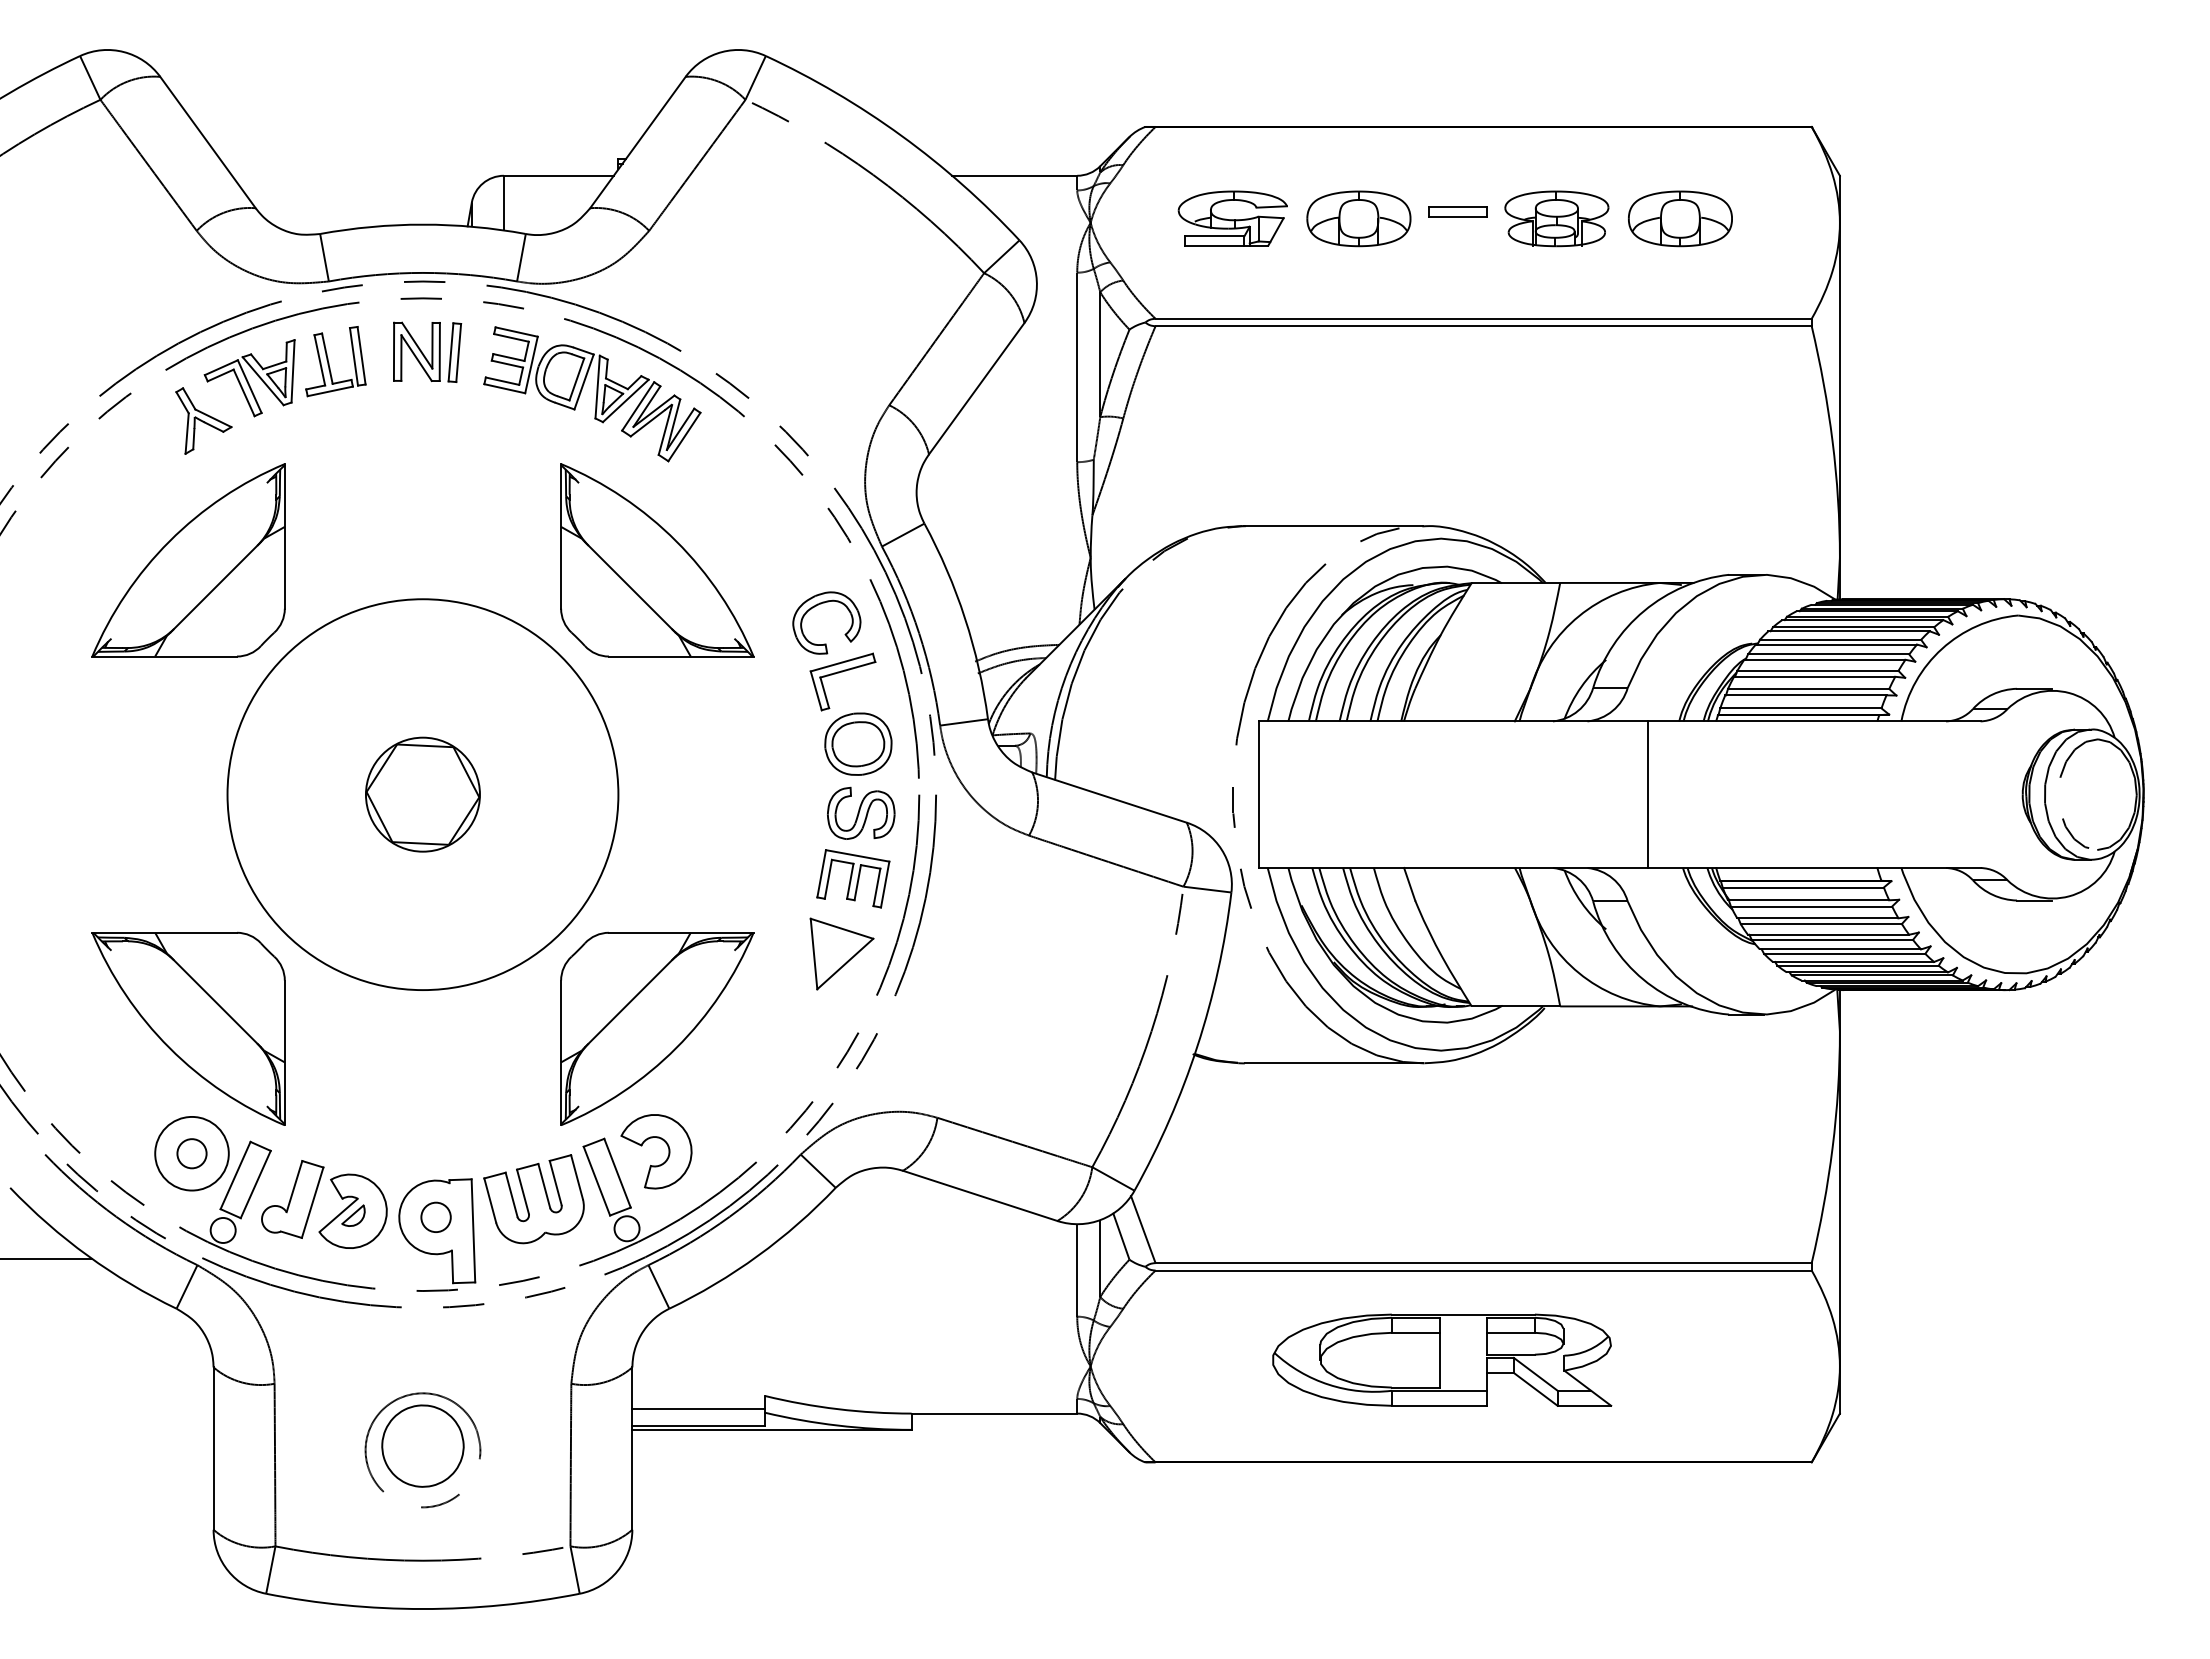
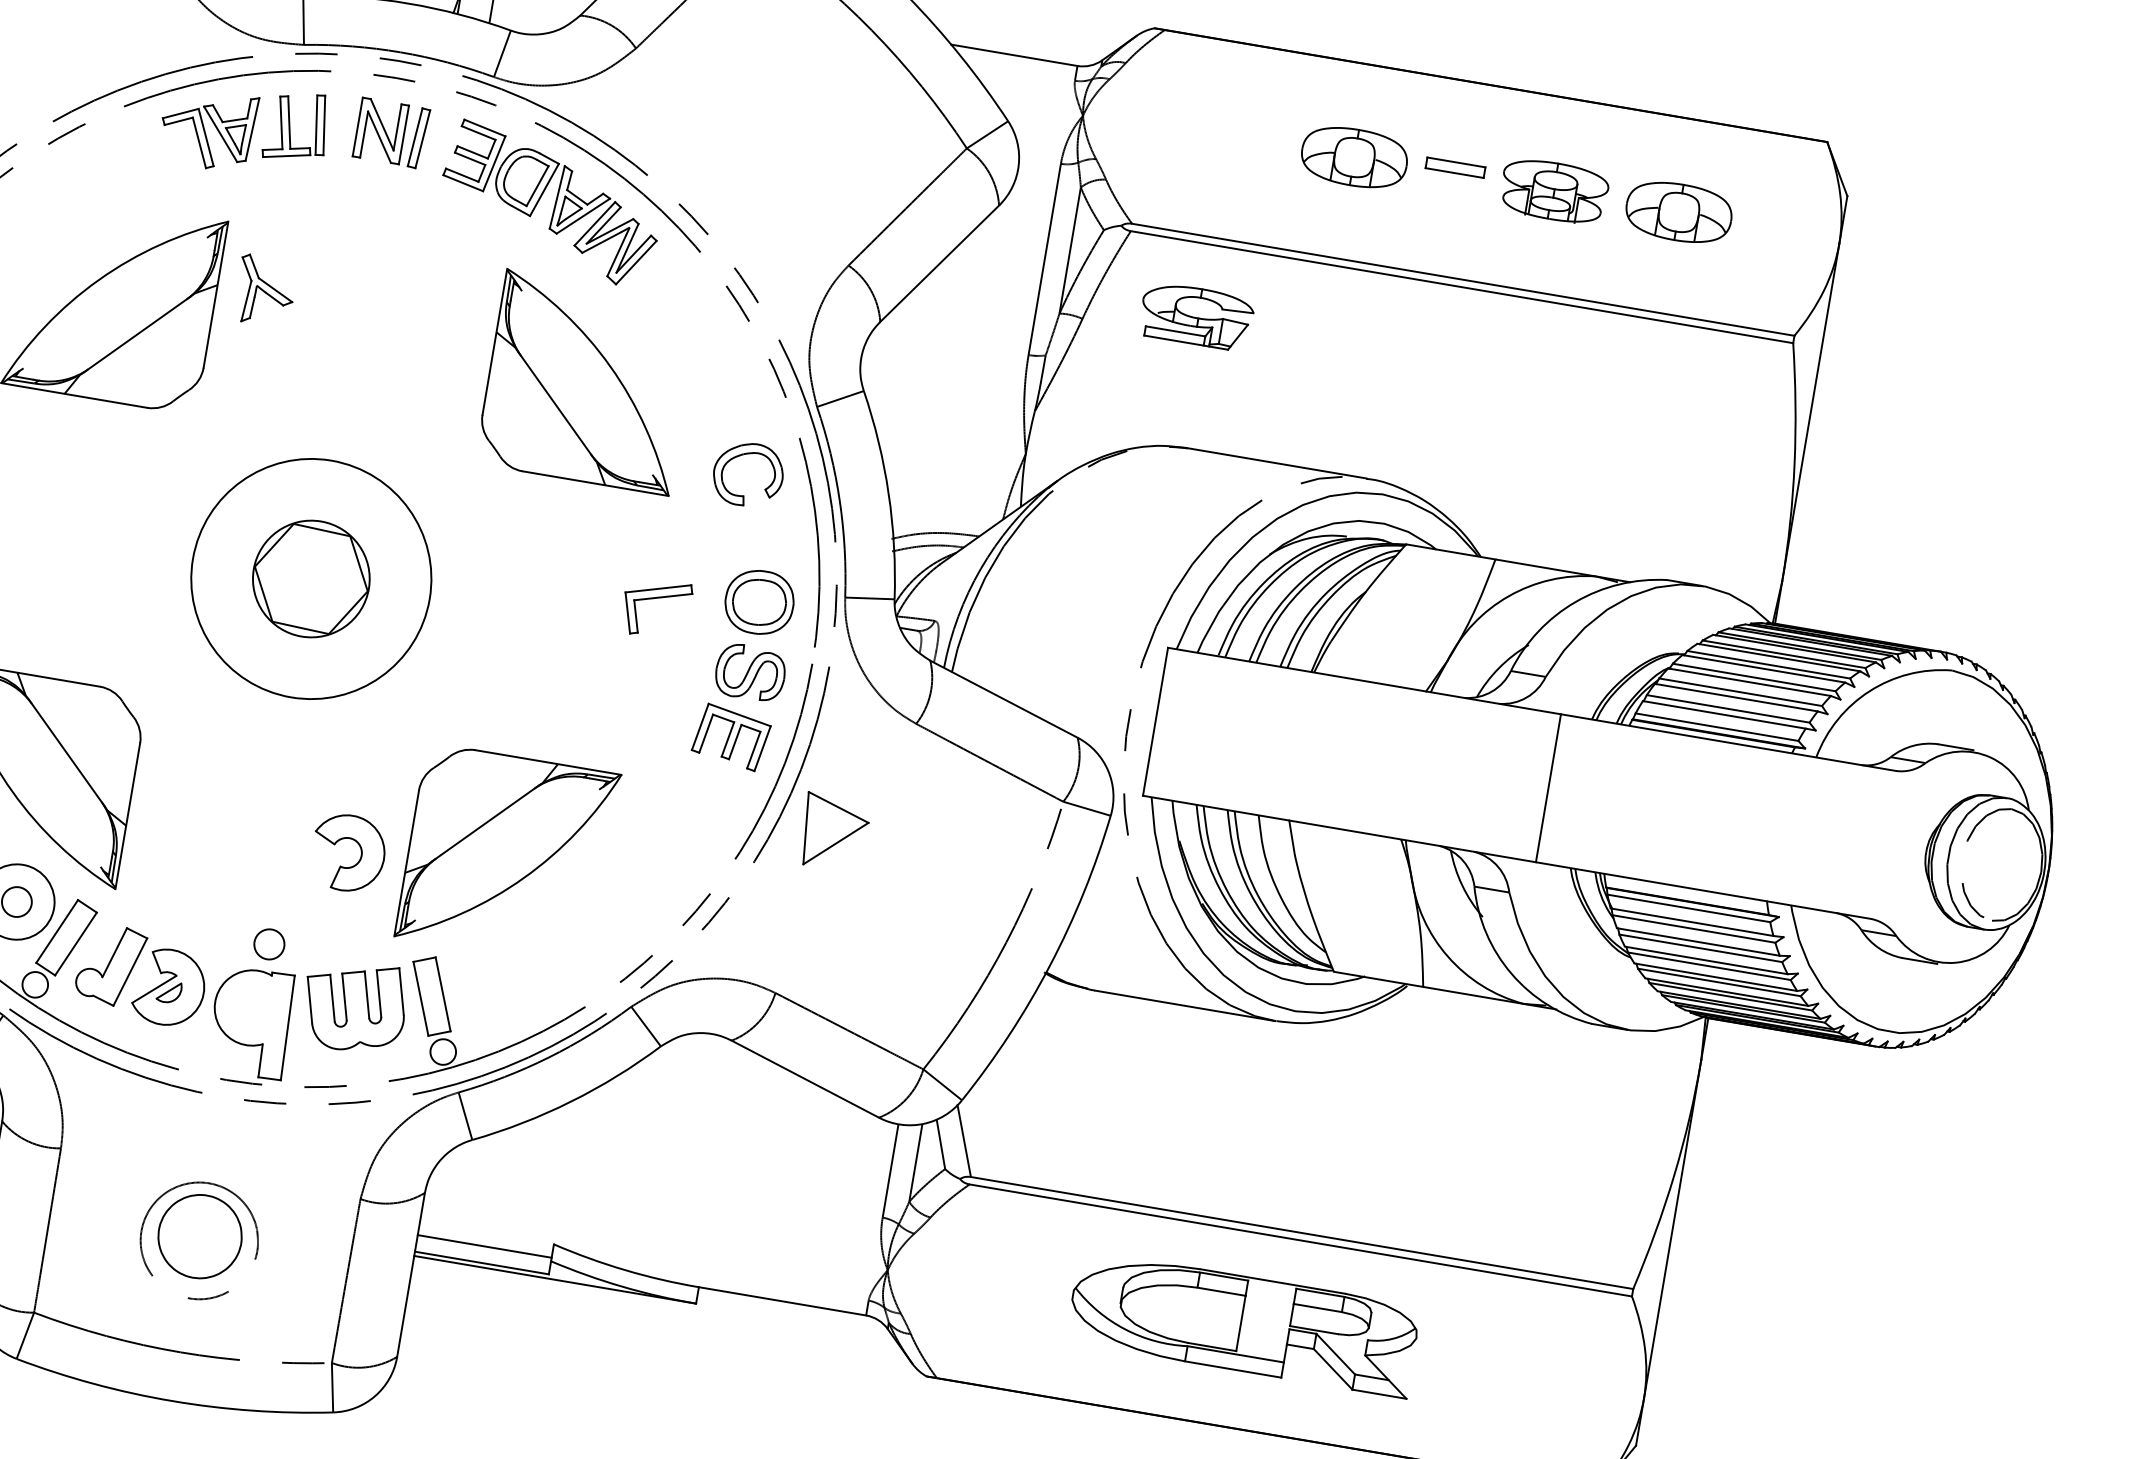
part: (1232, 218) -> (1196, 316), moved
part: (203, 420) -> (265, 290), moved
part: (839, 673) -> (654, 599), moved
circle: (422, 794) -> (310, 578), size x0.6
part: (841, 953) -> (833, 832), moved
part: (668, 1151) -> (360, 855), moved
circle: (435, 1216) -> (268, 943), moved

